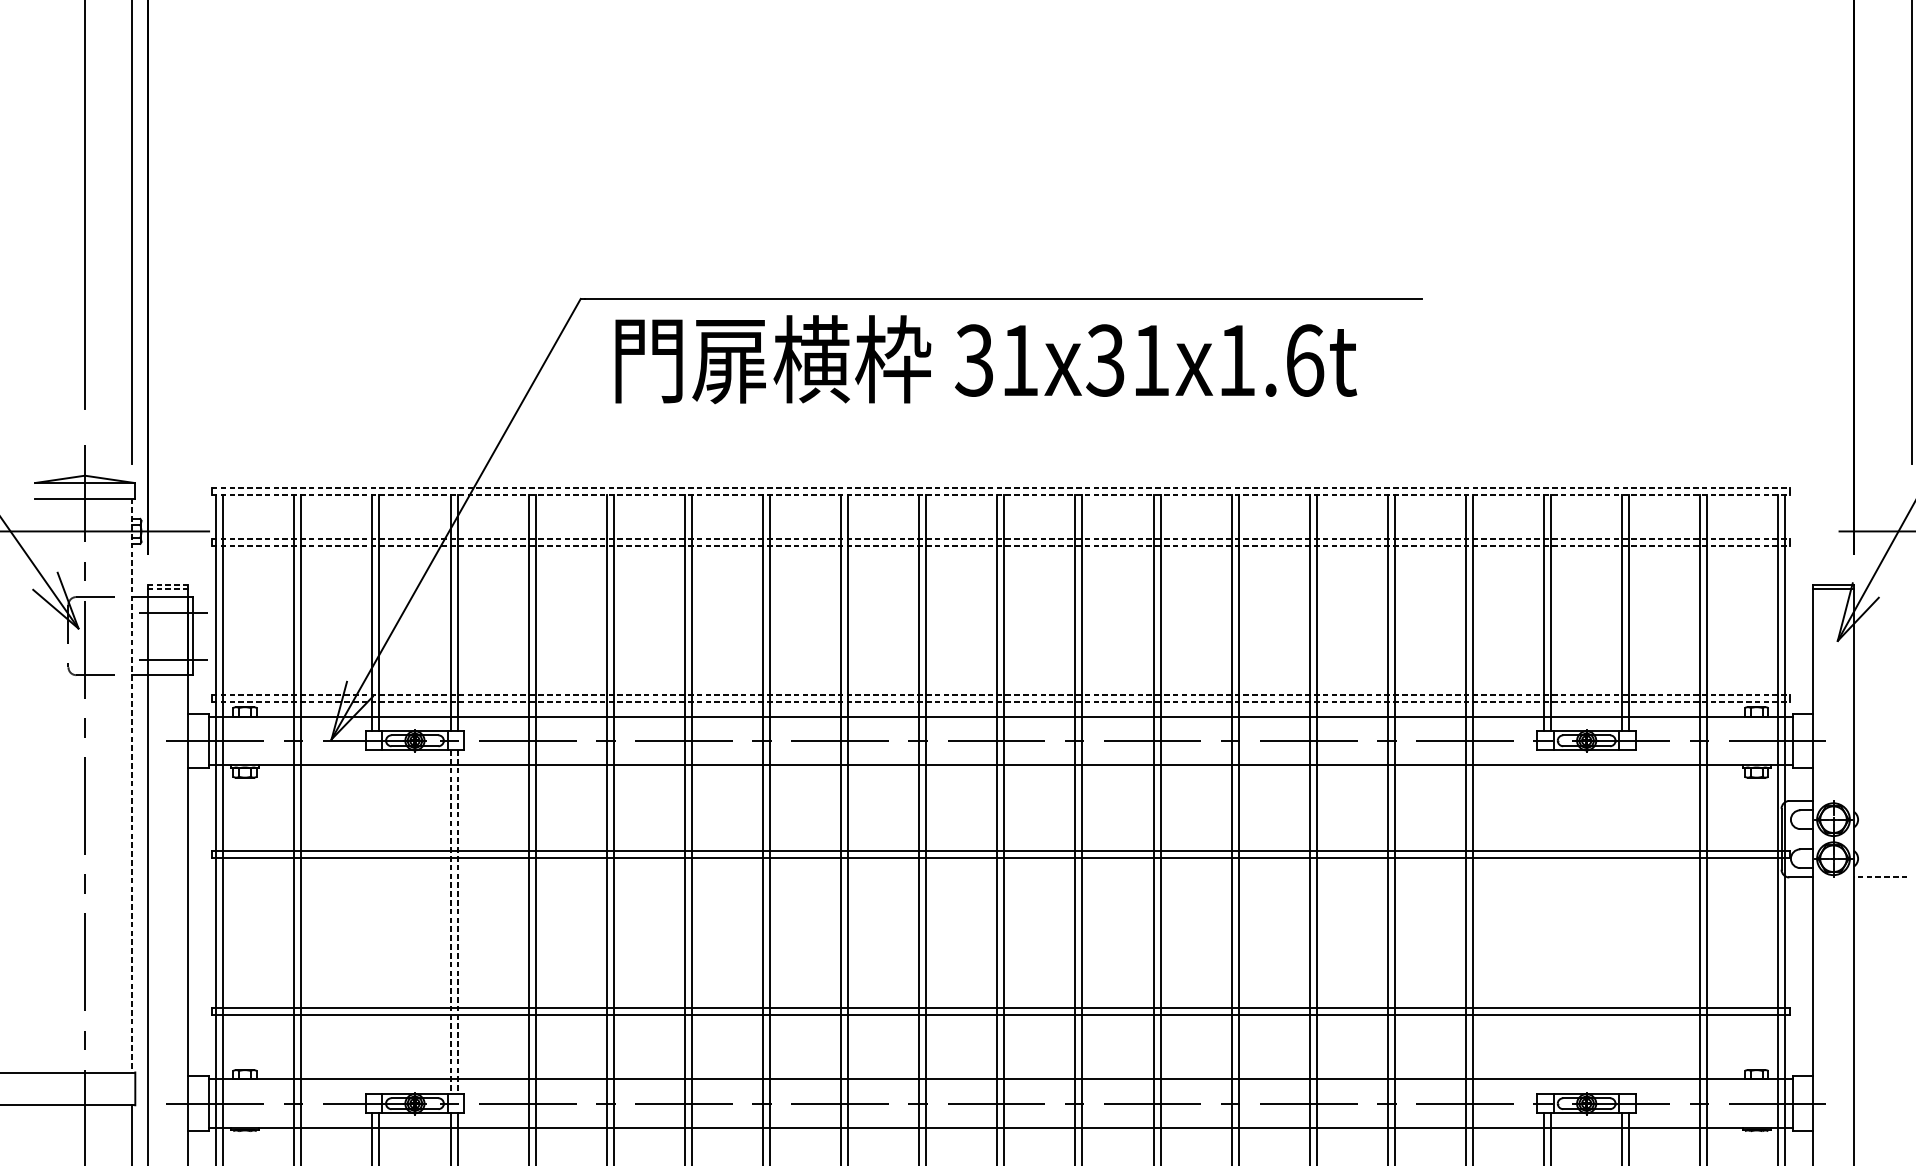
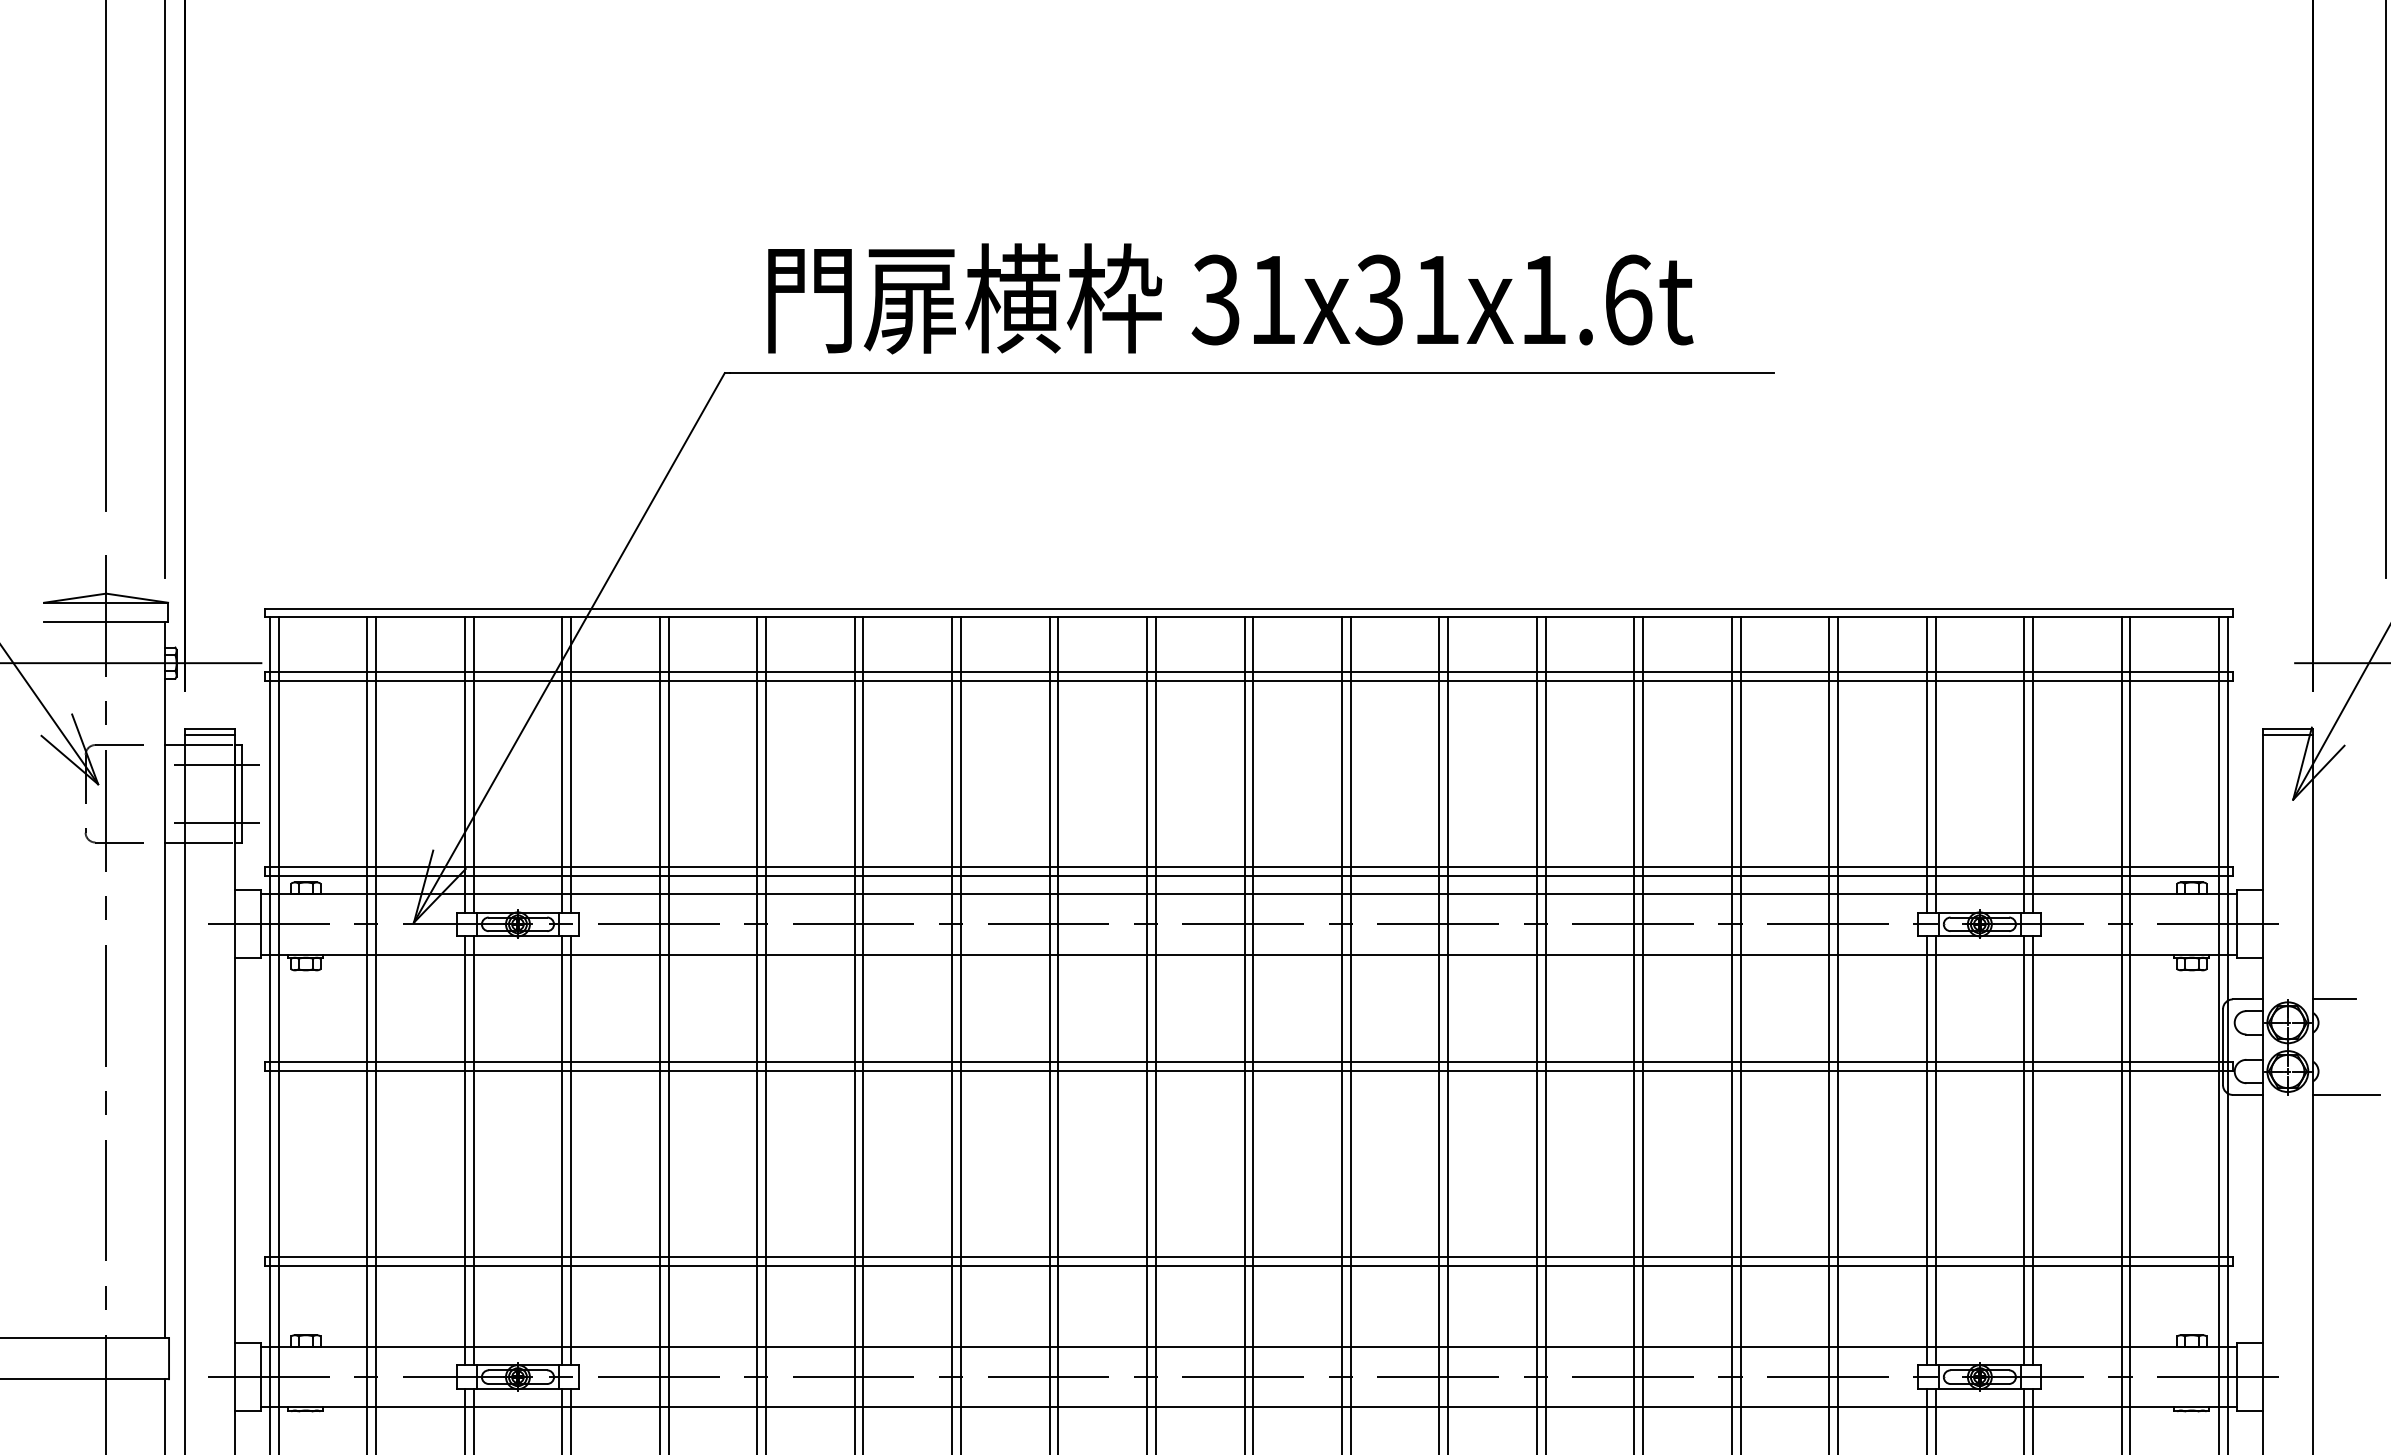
text: (986, 359) -> (1230, 298), moved
line: (1001, 487) -> (1249, 608), dashed -> solid
line: (1001, 494) -> (1249, 617), dashed -> solid
line: (1001, 538) -> (1249, 672), dashed -> solid
line: (1001, 546) -> (1249, 681), dashed -> solid
line: (168, 584) -> (210, 729), dashed -> solid
line: (168, 589) -> (210, 735), dashed -> solid
line: (1001, 695) -> (1249, 867), dashed -> solid
line: (1001, 702) -> (1249, 876), dashed -> solid
line: (132, 785) -> (165, 980), dashed -> solid
line: (1870, 801) -> (2334, 999), added
line: (1880, 877) -> (2346, 1094), dashed -> solid
line: (372, 922) -> (464, 1150), added
line: (379, 922) -> (473, 1150), added
line: (450, 922) -> (562, 1150), dashed -> solid
line: (457, 922) -> (571, 1150), dashed -> solid
line: (1543, 922) -> (1926, 1150), added
line: (1551, 922) -> (1935, 1150), added
line: (1622, 922) -> (2024, 1150), added
line: (1628, 922) -> (2032, 1150), added

